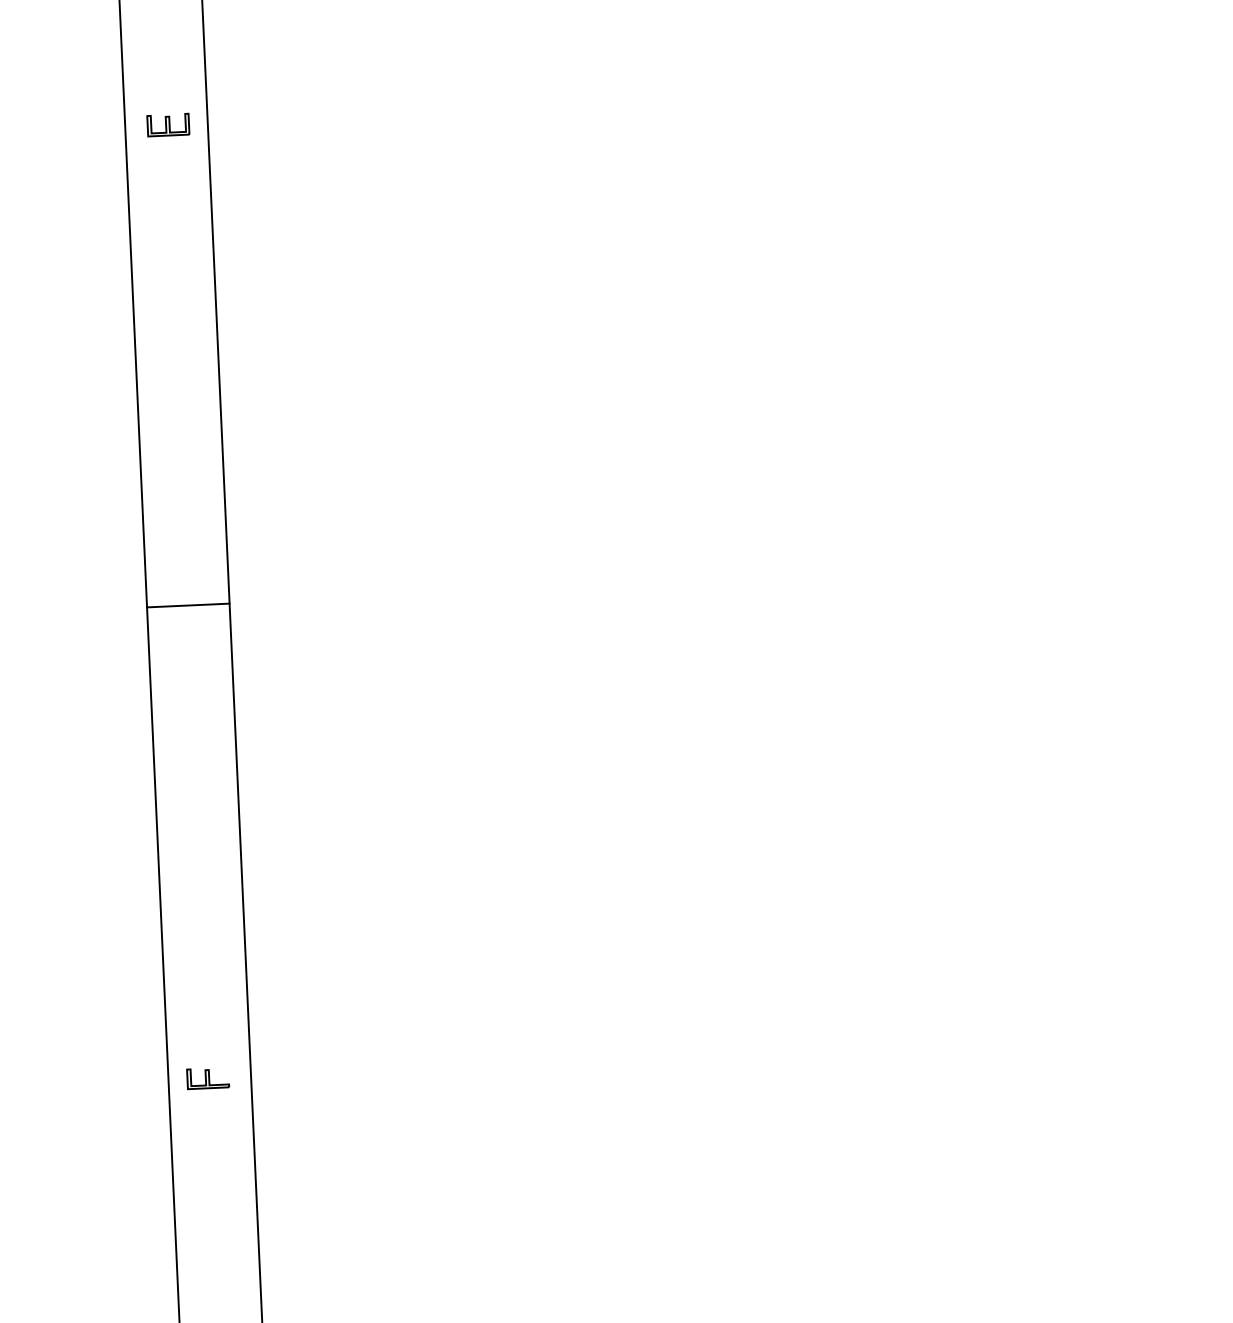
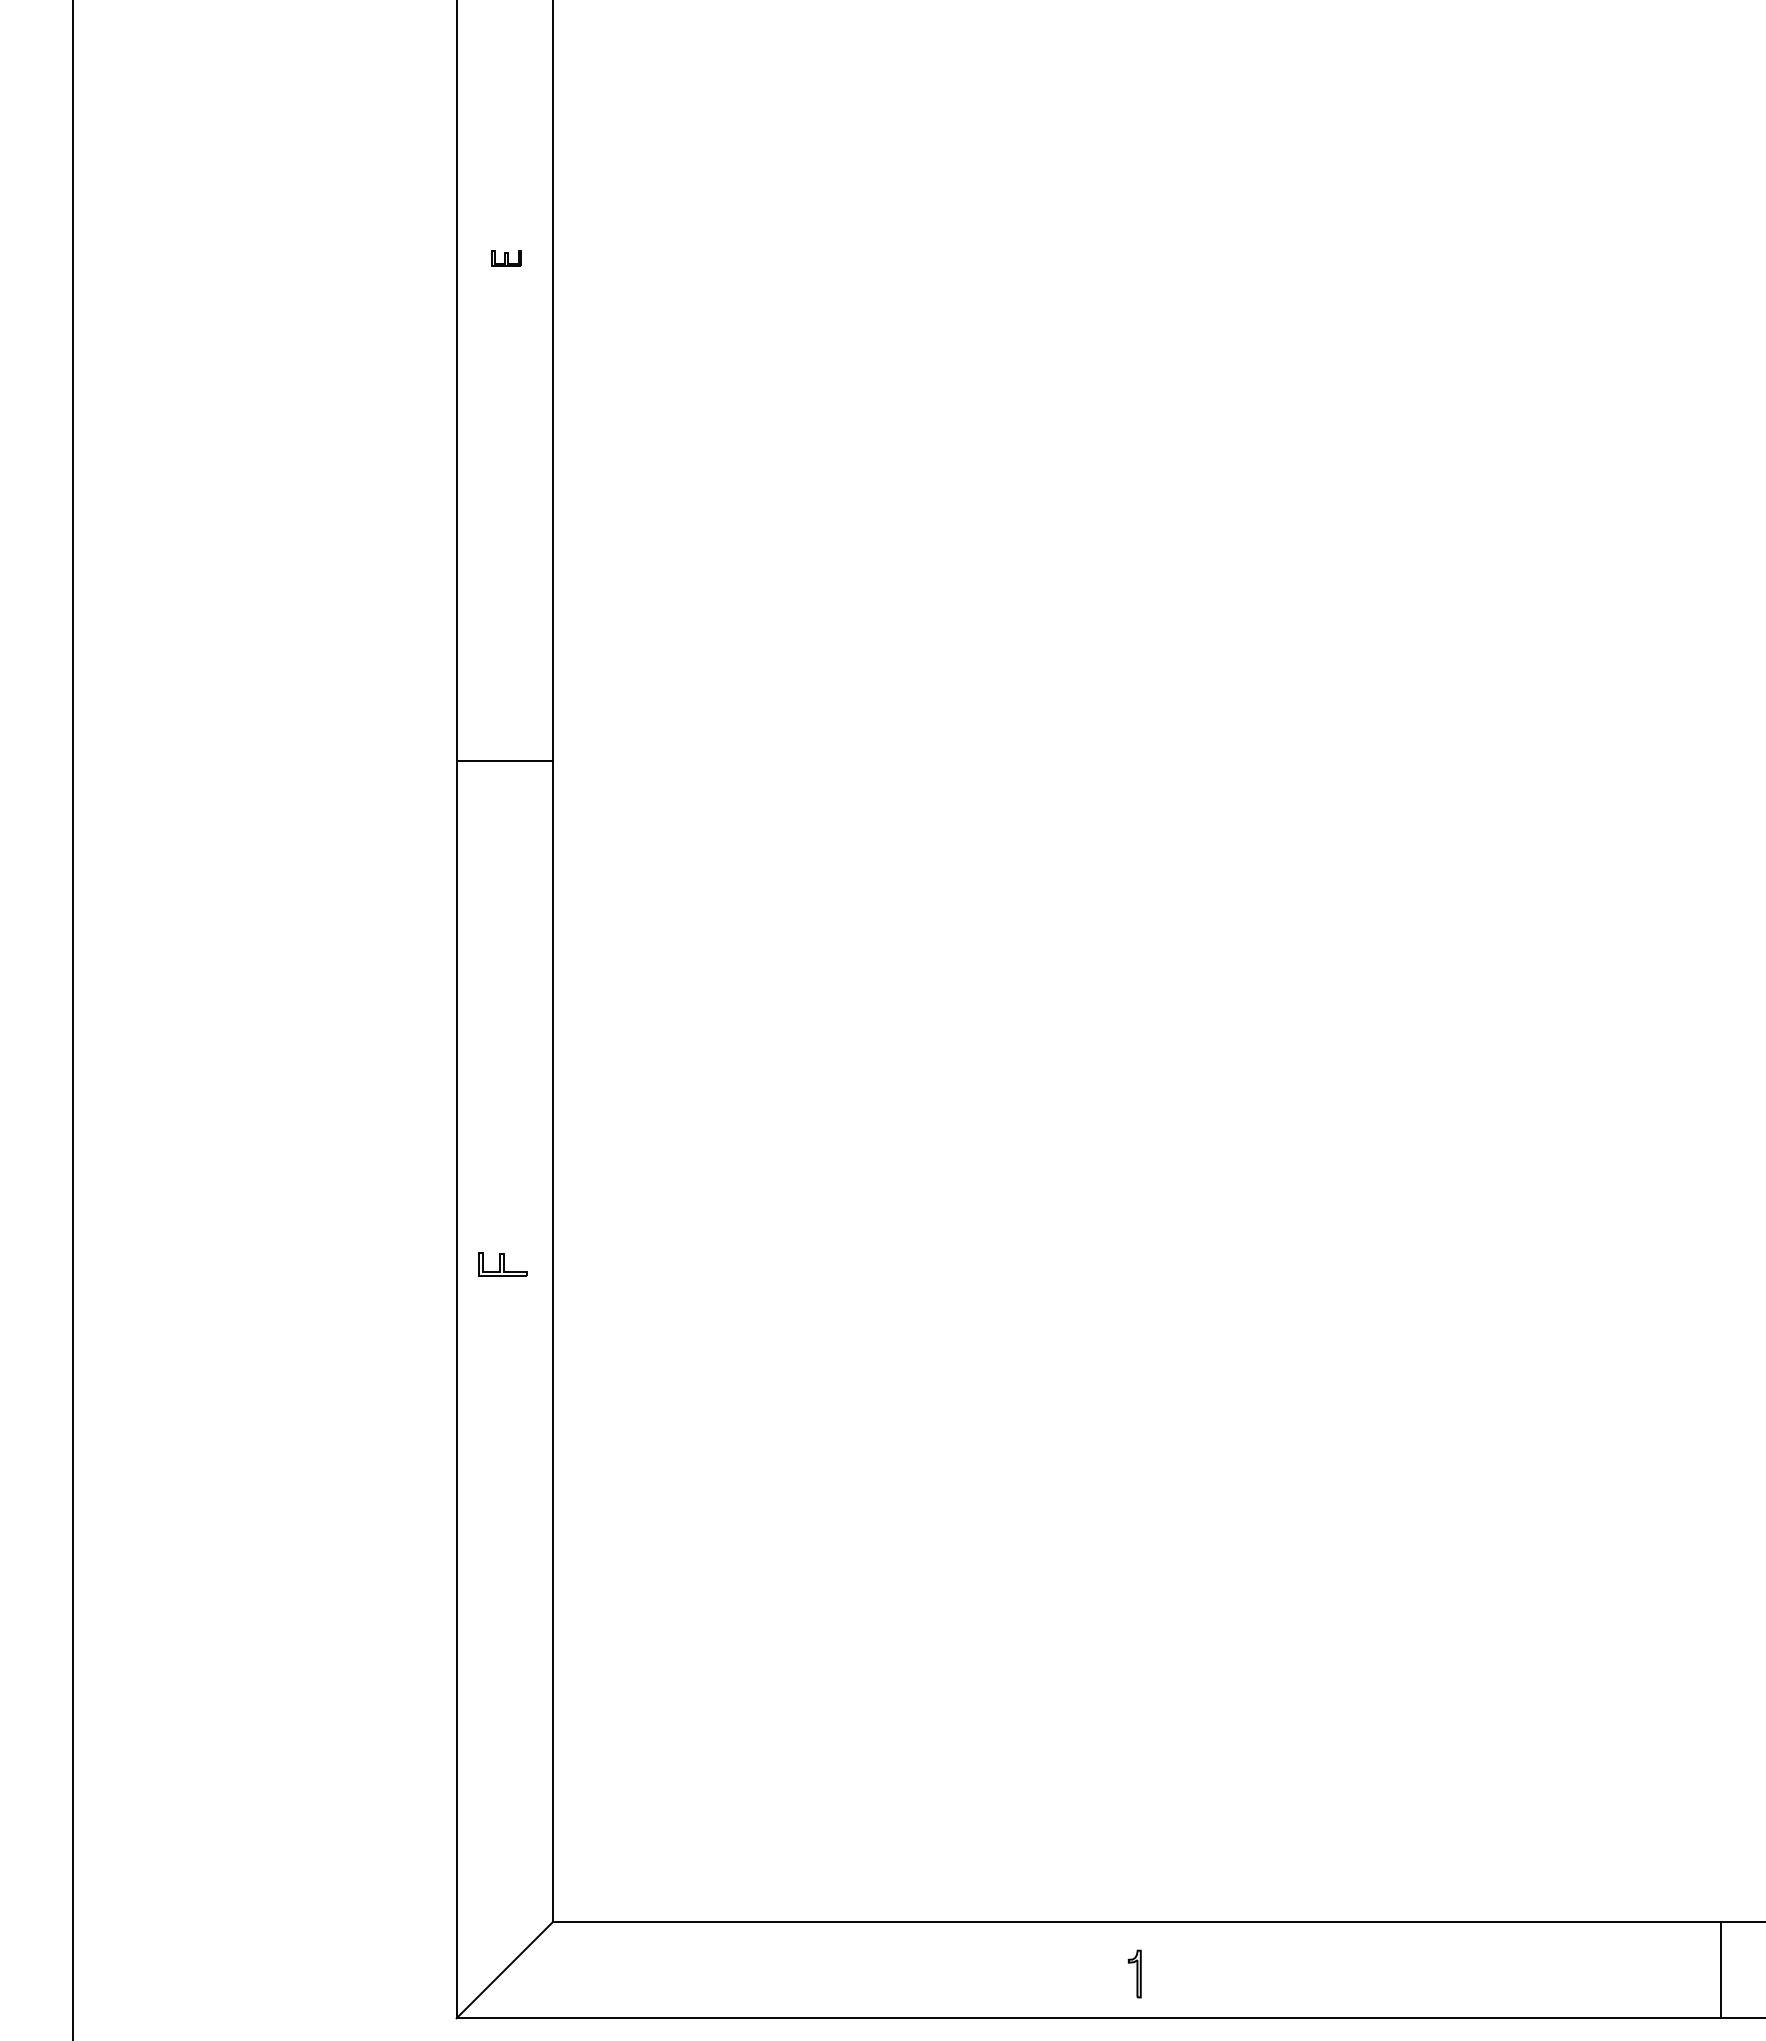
part: (168, 125) -> (506, 258), size x0.6
line: (188, 605) -> (504, 761), moved
part: (207, 1078) -> (502, 1264), moved

